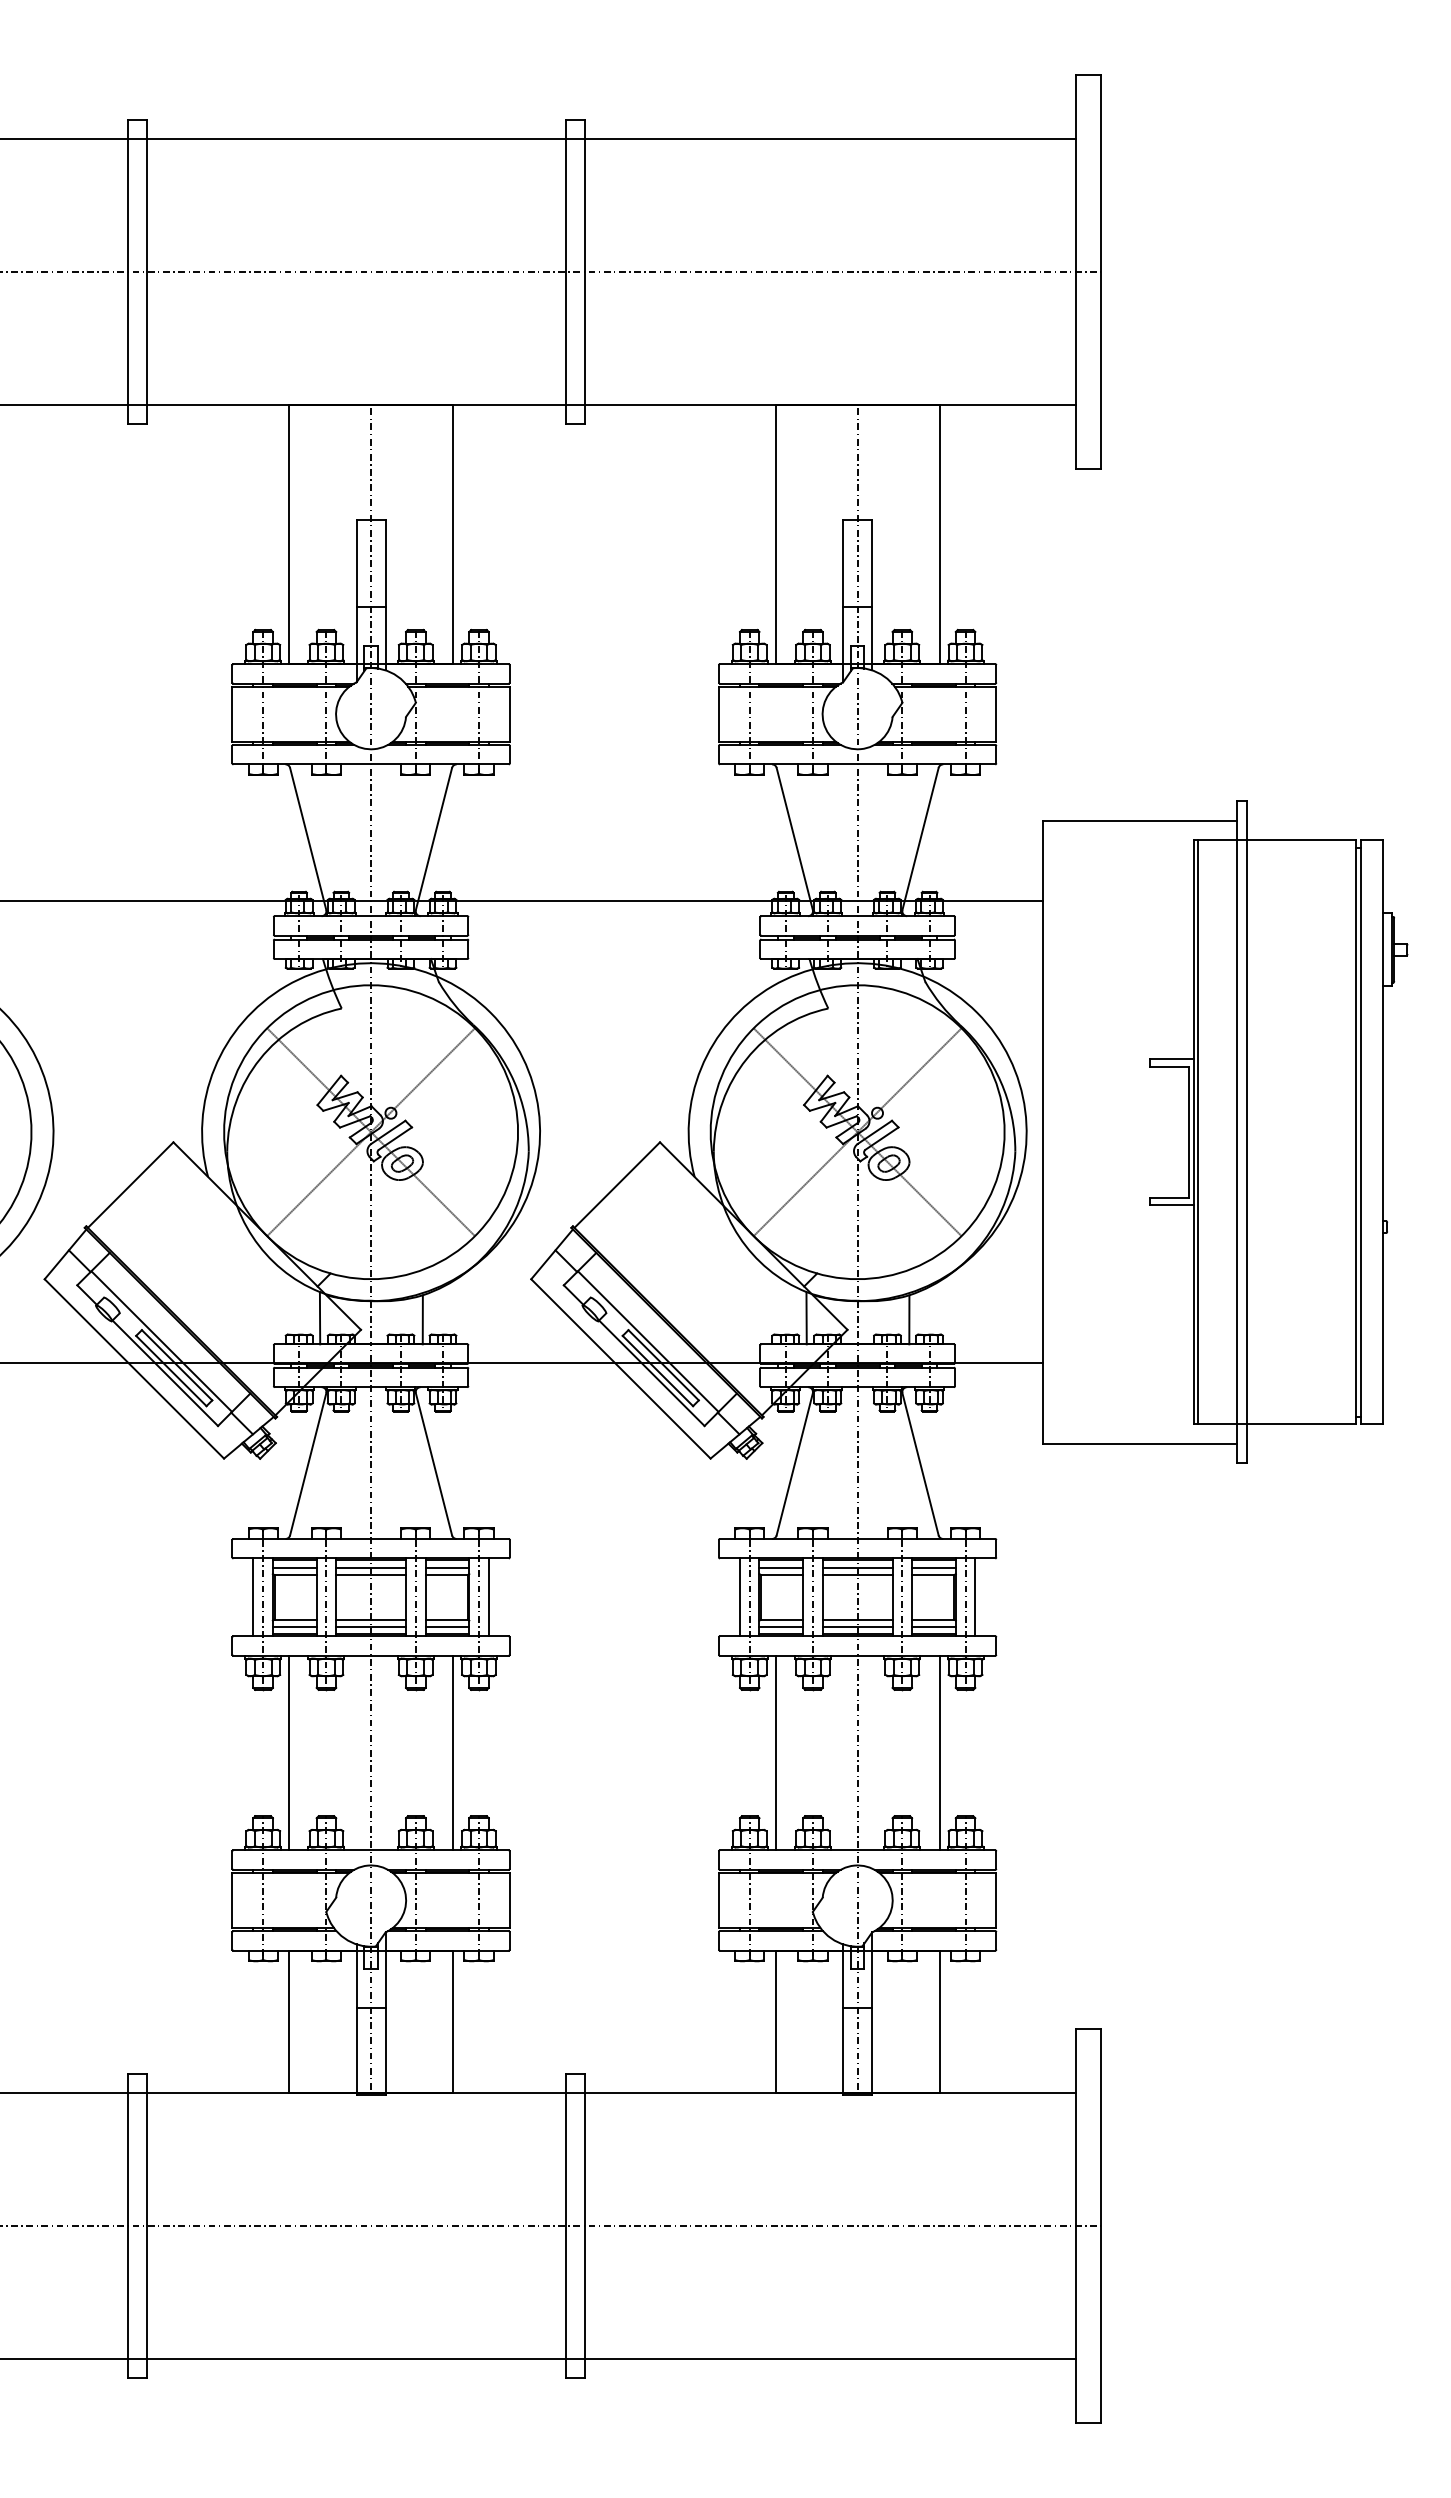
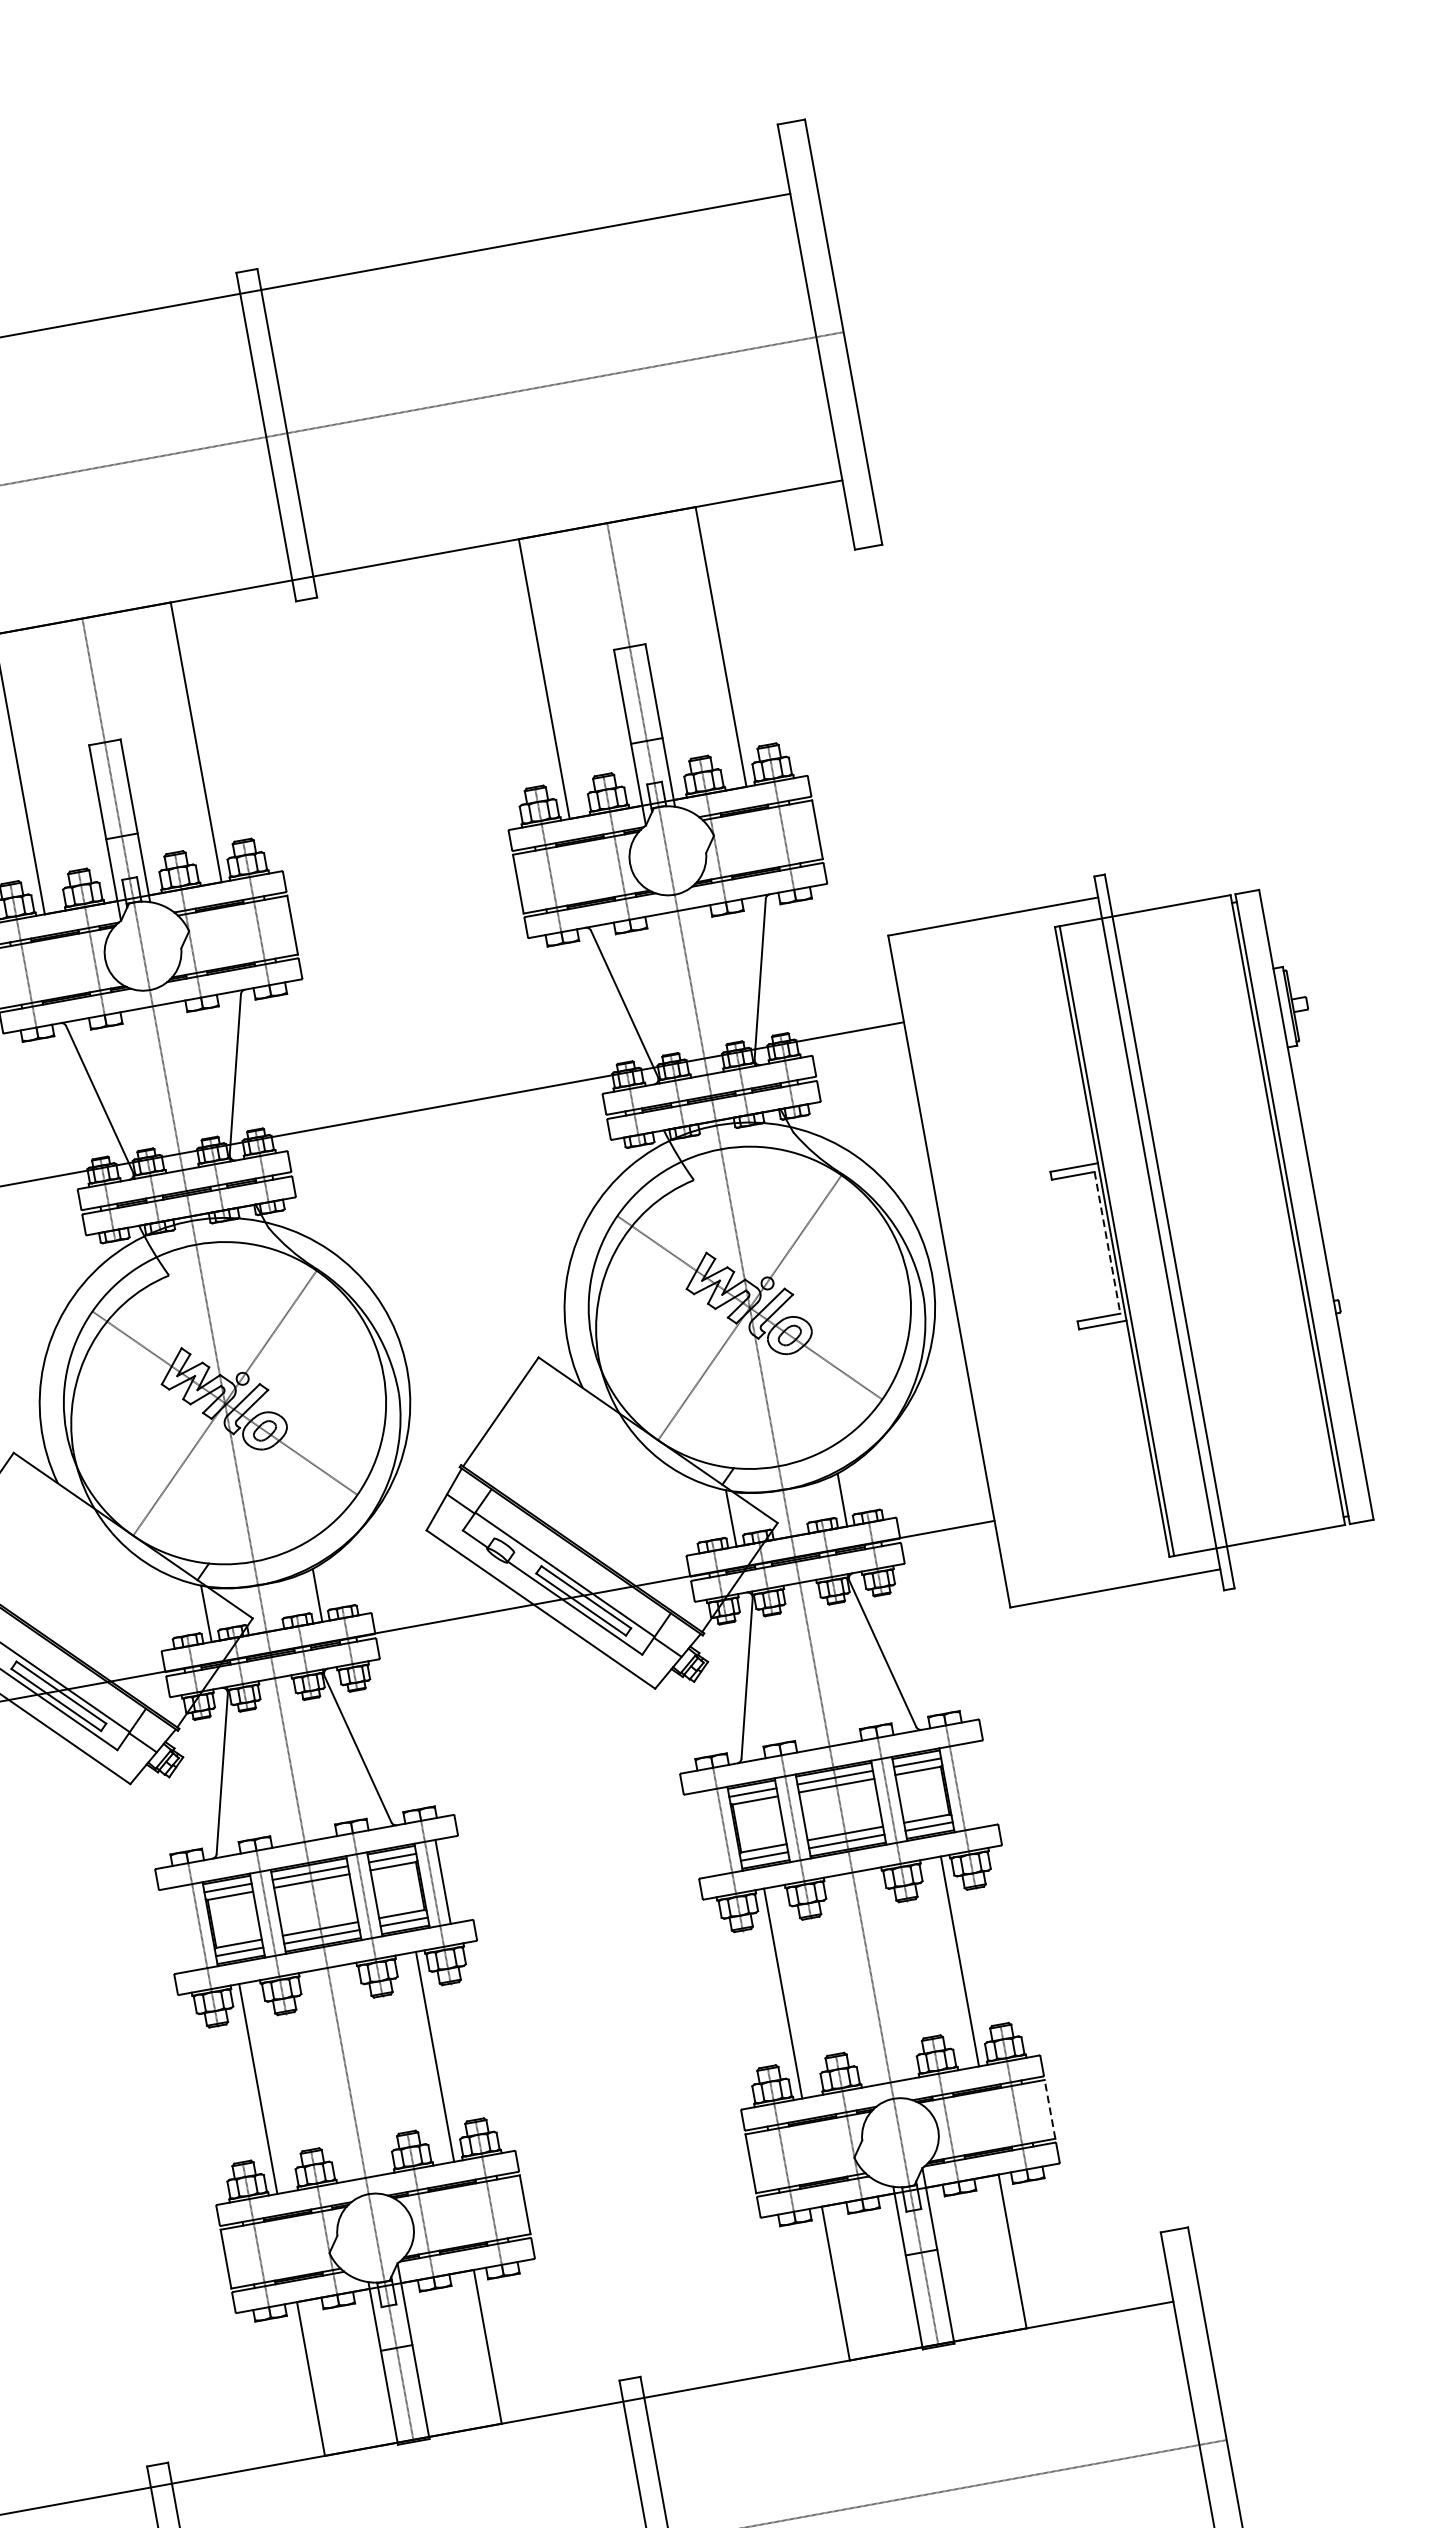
line: (1189, 1132) -> (1107, 1243), solid -> dashed
line: (253, 1597) -> (189, 1928), removed
line: (740, 1597) -> (714, 1832), removed
line: (975, 1597) -> (968, 1786), removed
line: (996, 1900) -> (1050, 2109), solid -> dashed

